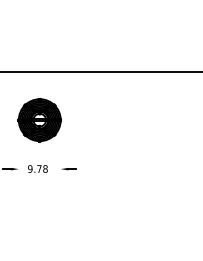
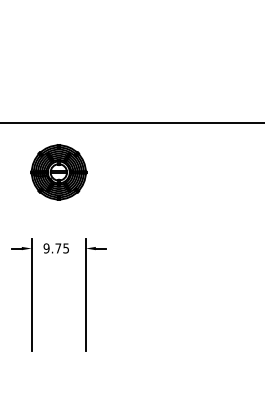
part: (39, 120) -> (58, 172), moved
text: (45, 169) -> (66, 248), 9.78 -> 9.75
line: (18, 204) -> (31, 294), added
line: (60, 204) -> (85, 294), added

